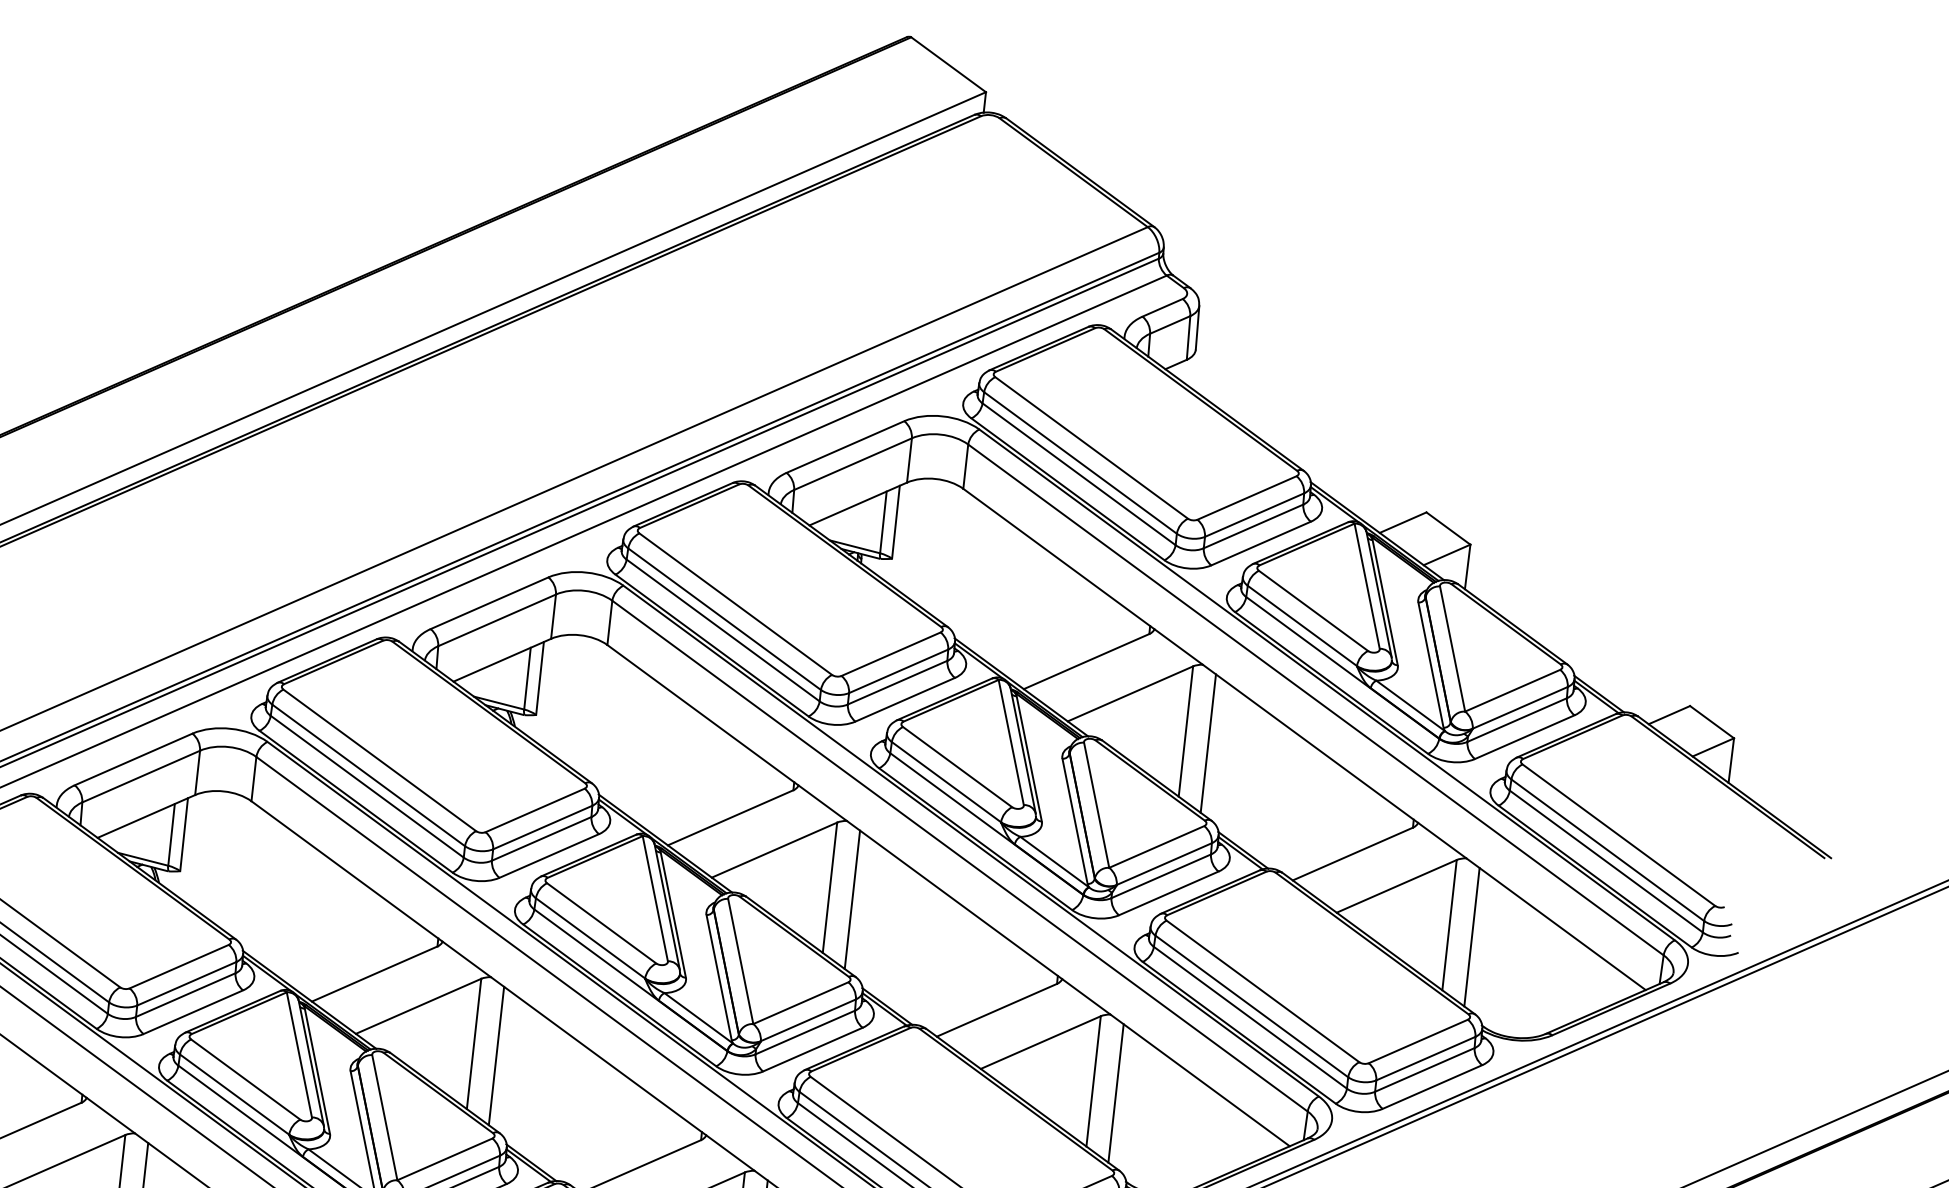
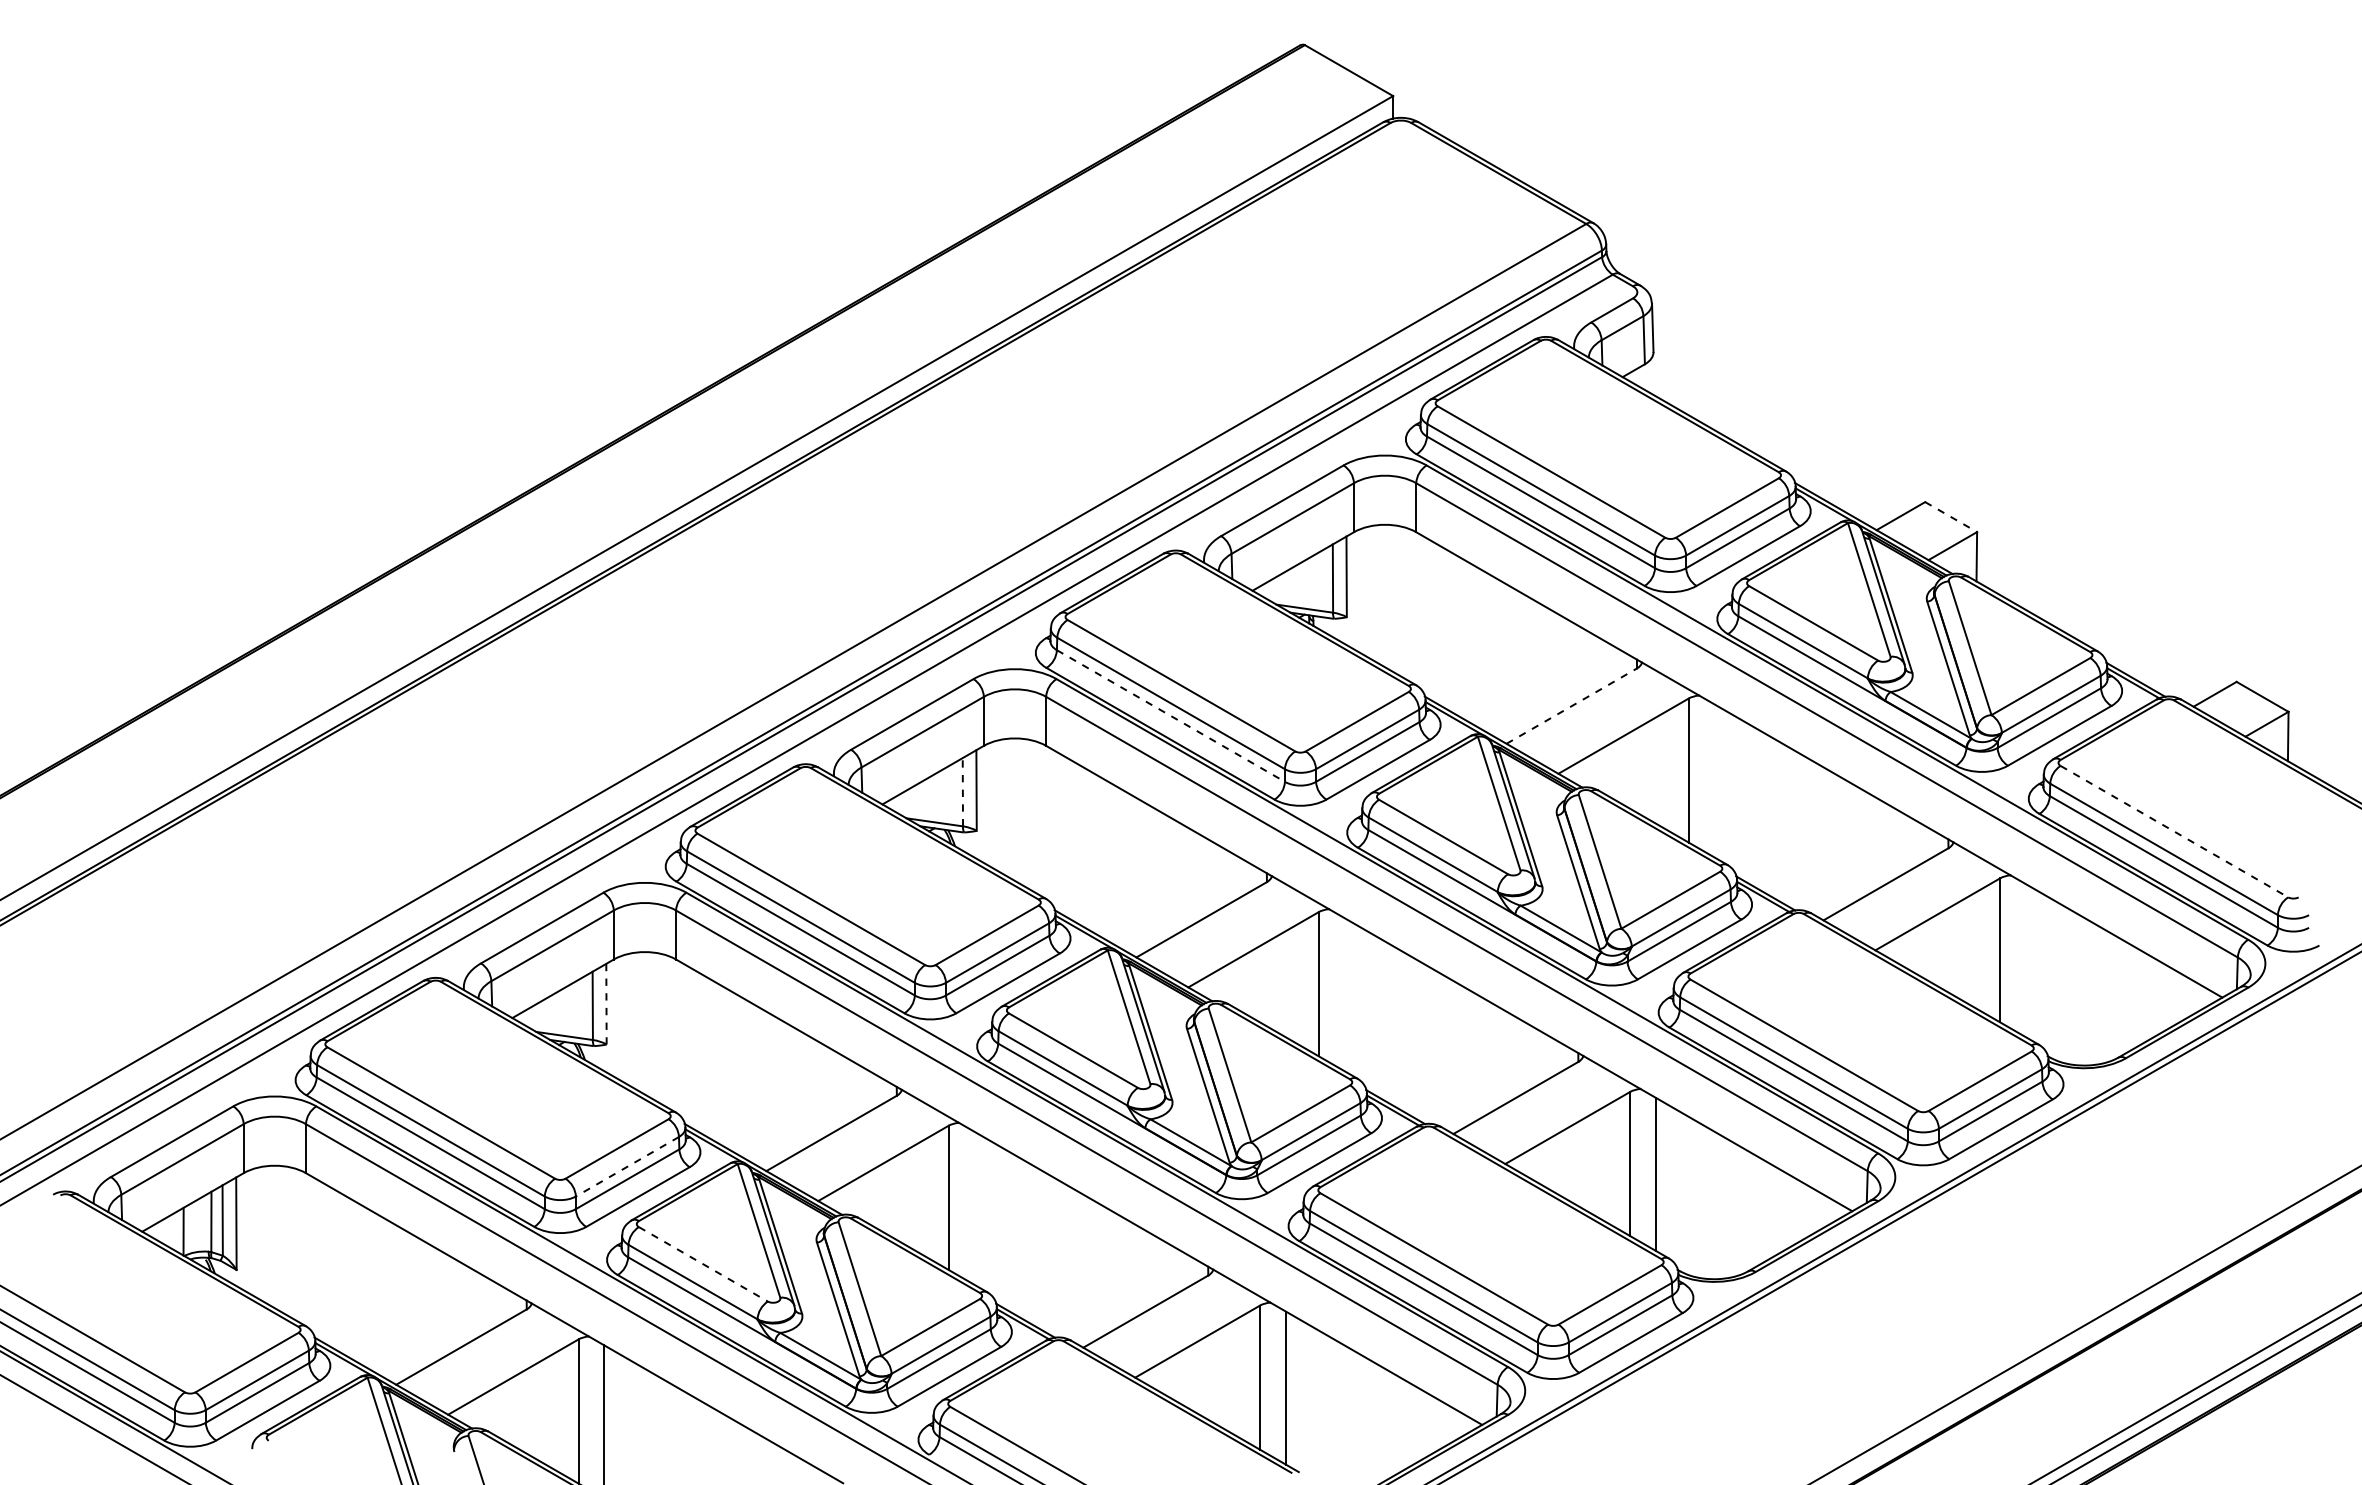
line: (1448, 528) -> (1951, 517), solid -> dashed
line: (722, 630) -> (1170, 716), solid -> dashed
line: (1087, 661) -> (1572, 705), solid -> dashed
line: (527, 677) -> (962, 791), solid -> dashed
line: (1208, 743) -> (1714, 780), removed
line: (184, 834) -> (606, 1004), solid -> dashed
line: (1619, 835) -> (2174, 831), solid -> dashed
line: (852, 899) -> (1344, 994), removed
line: (1472, 936) -> (2026, 960), removed
line: (186, 983) -> (627, 1166), solid -> dashed
line: (496, 1055) -> (974, 1207), removed
line: (245, 1079) -> (703, 1264), solid -> dashed

